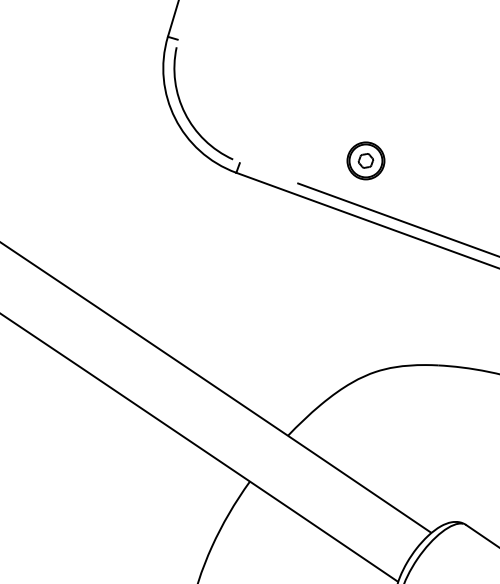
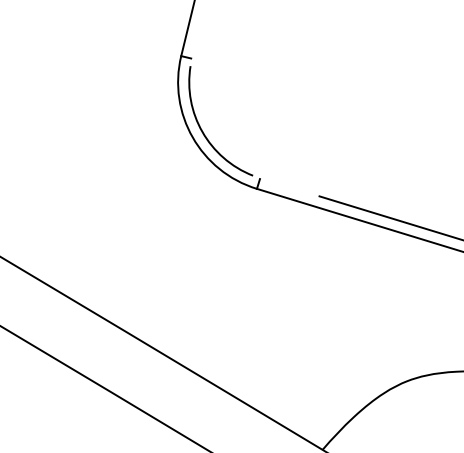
part: (365, 160) -> (385, 169), removed

